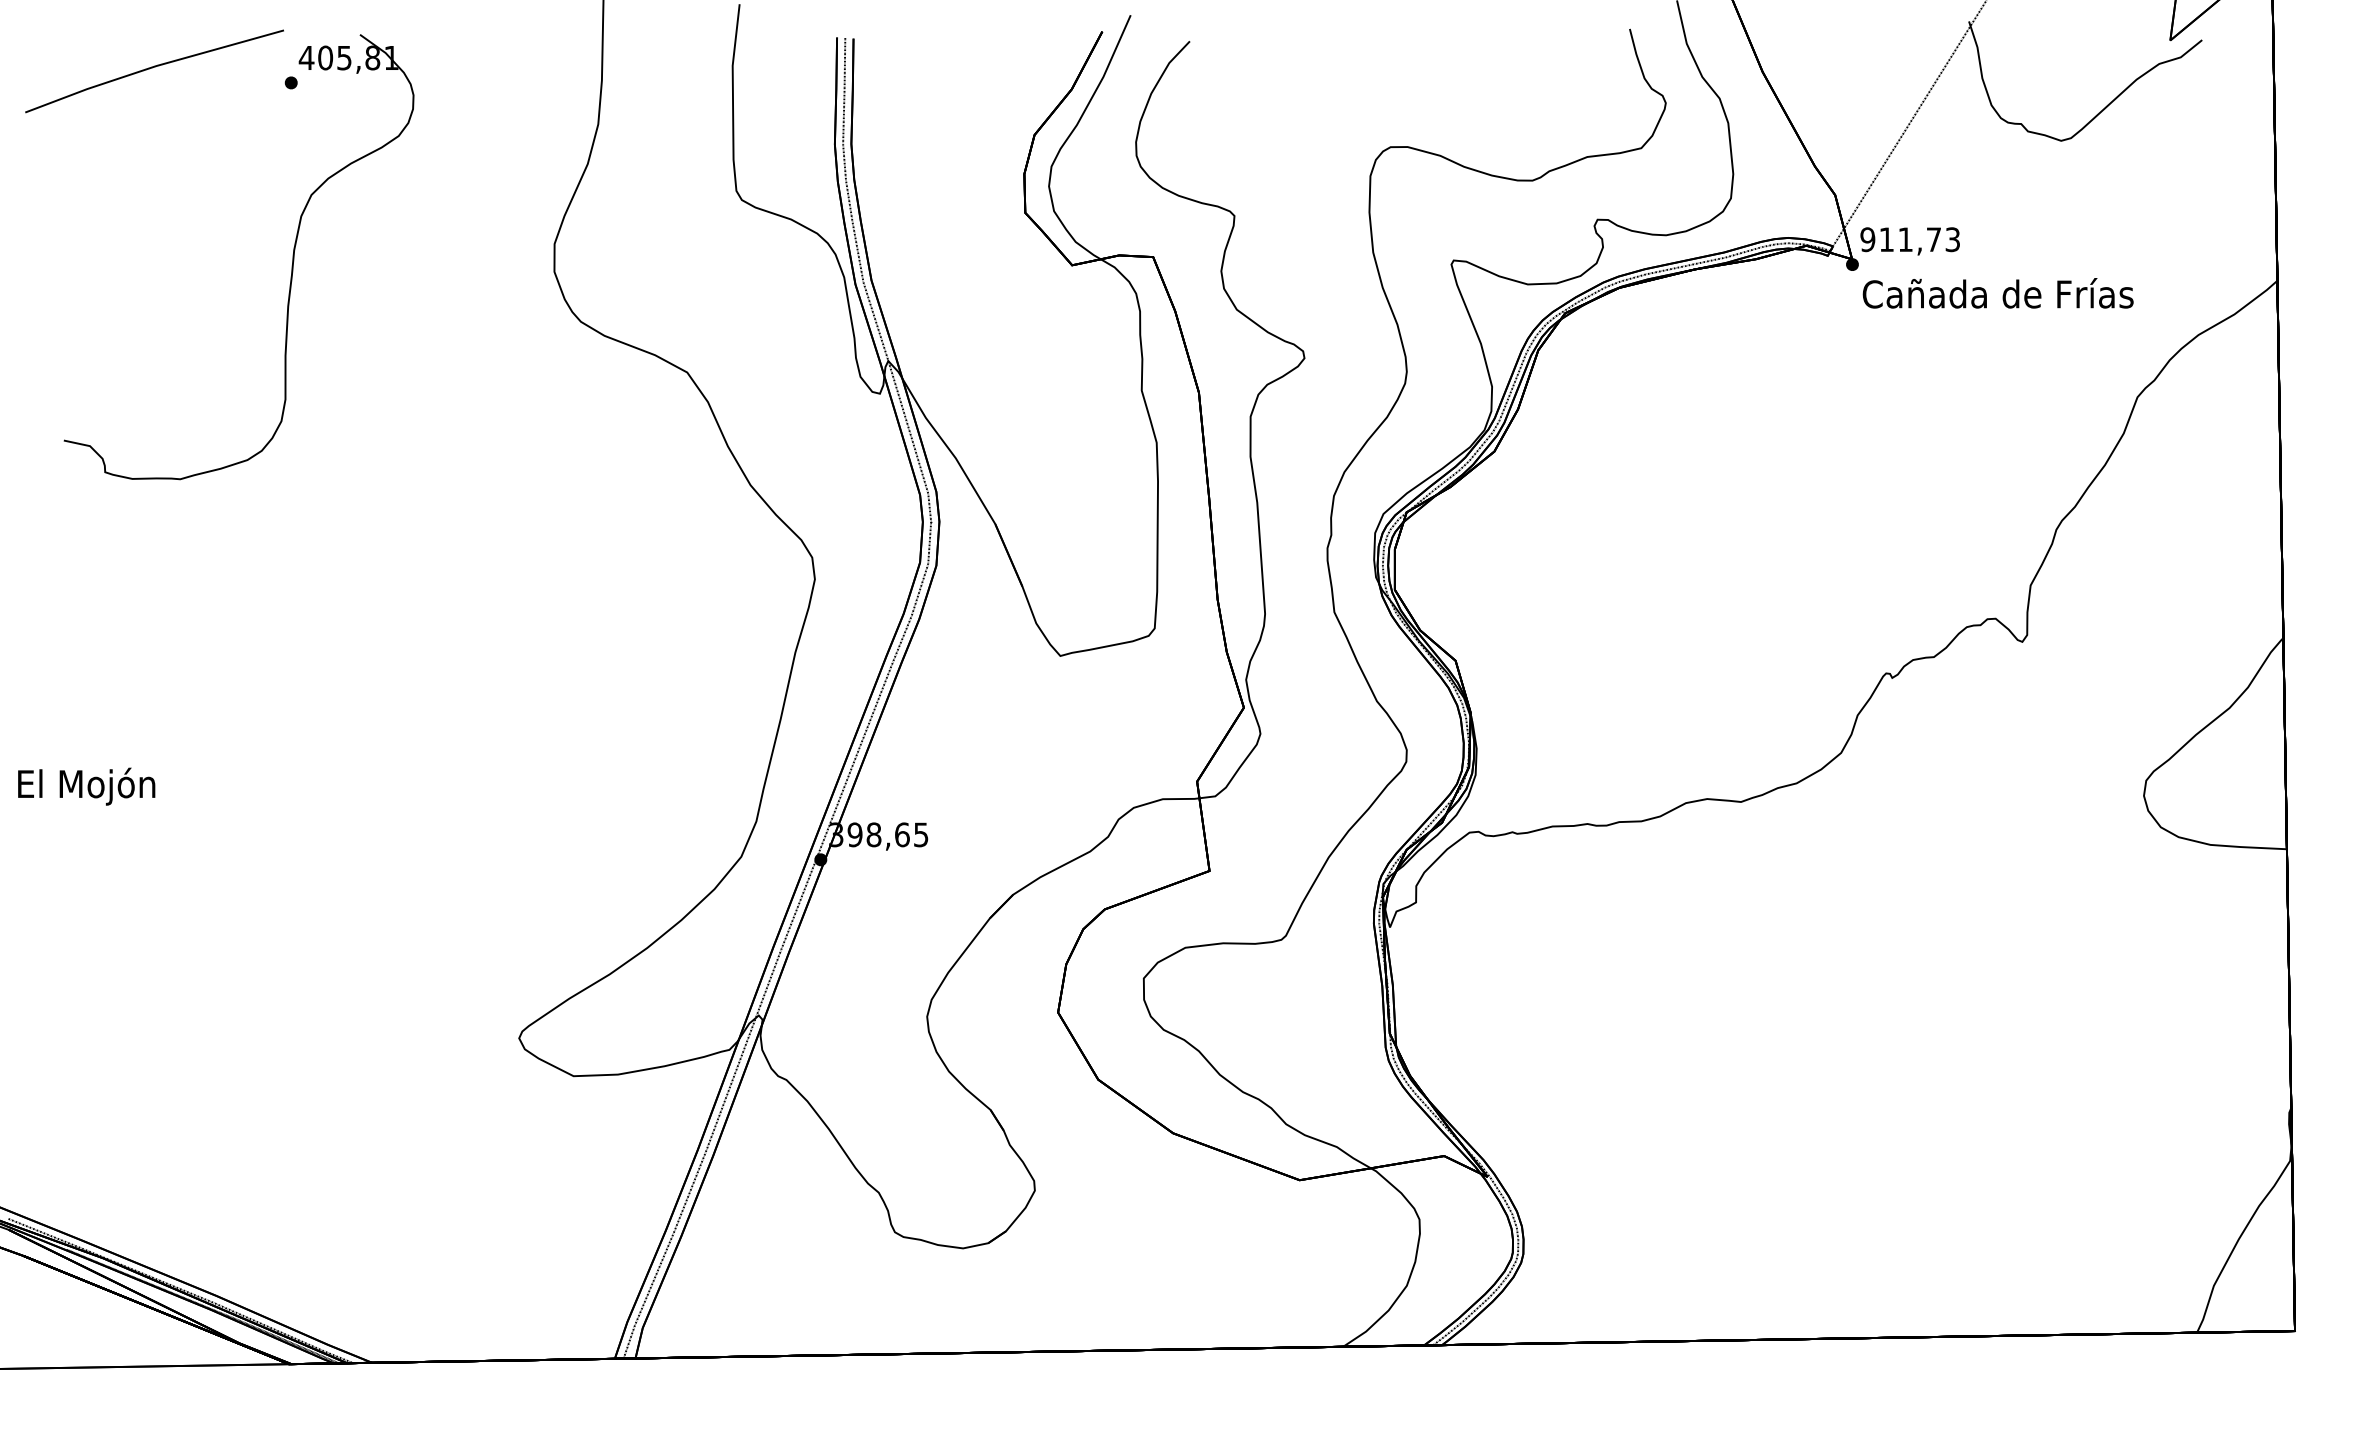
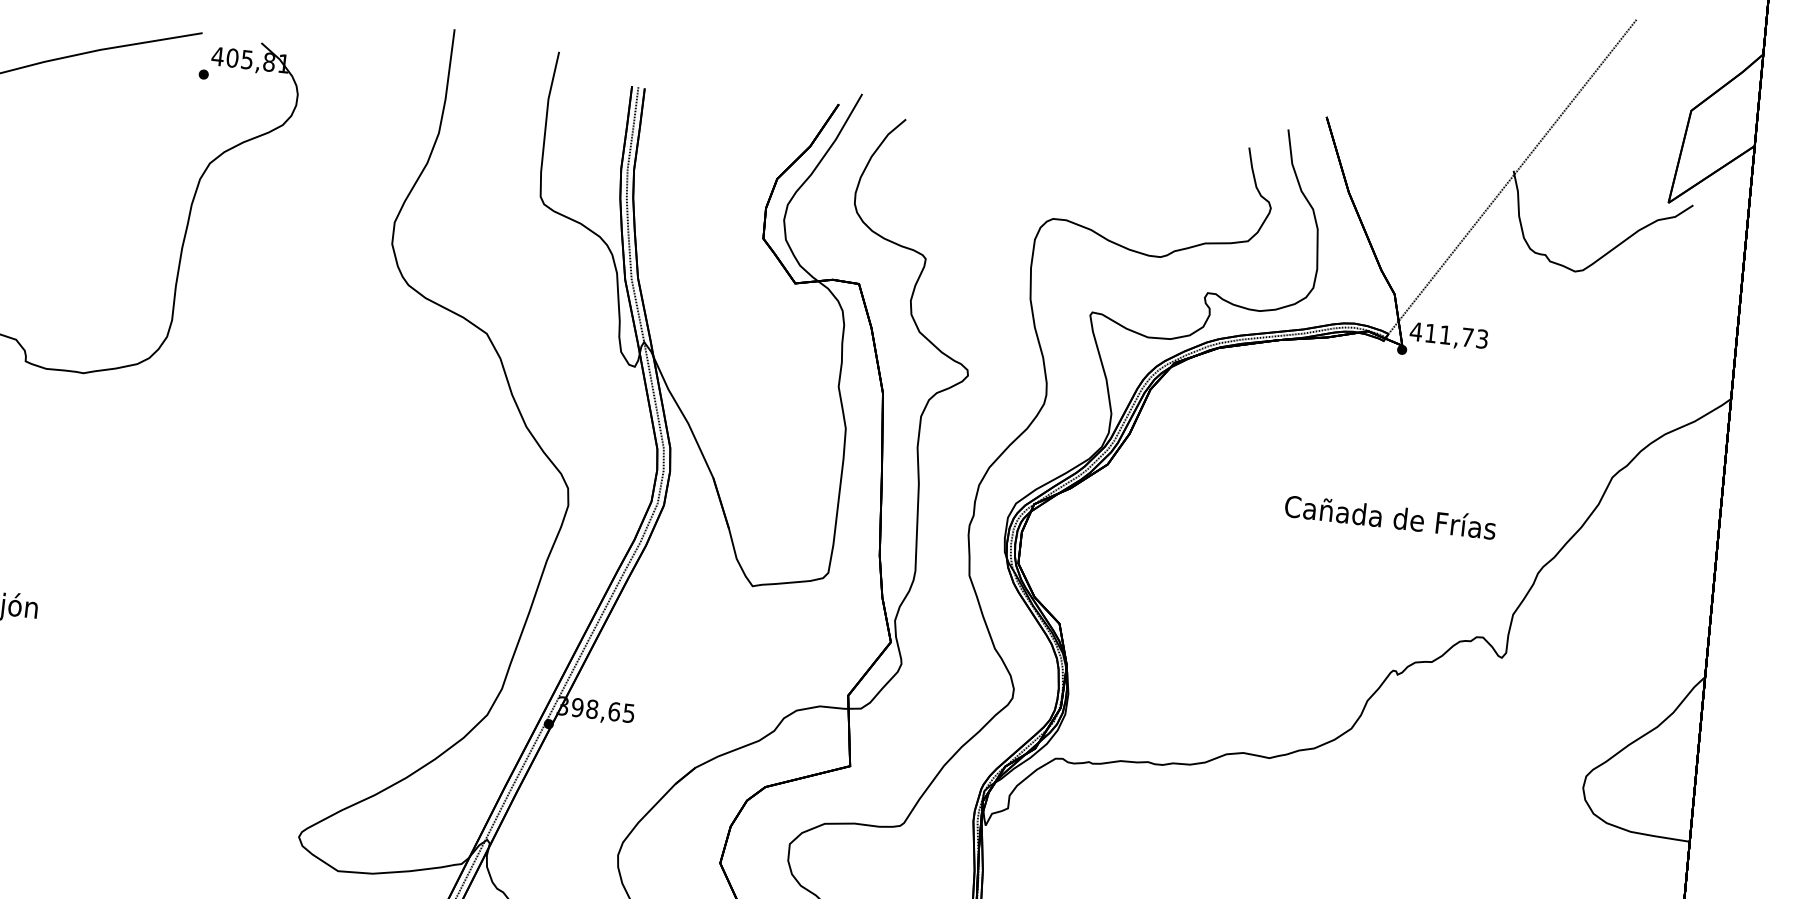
text: (1867, 239) -> (1415, 331), 911,73 -> 411,73
text: (1997, 293) -> (1390, 516), moved

